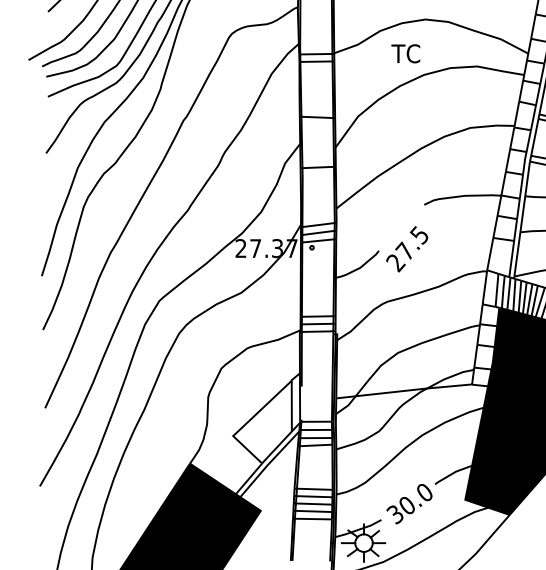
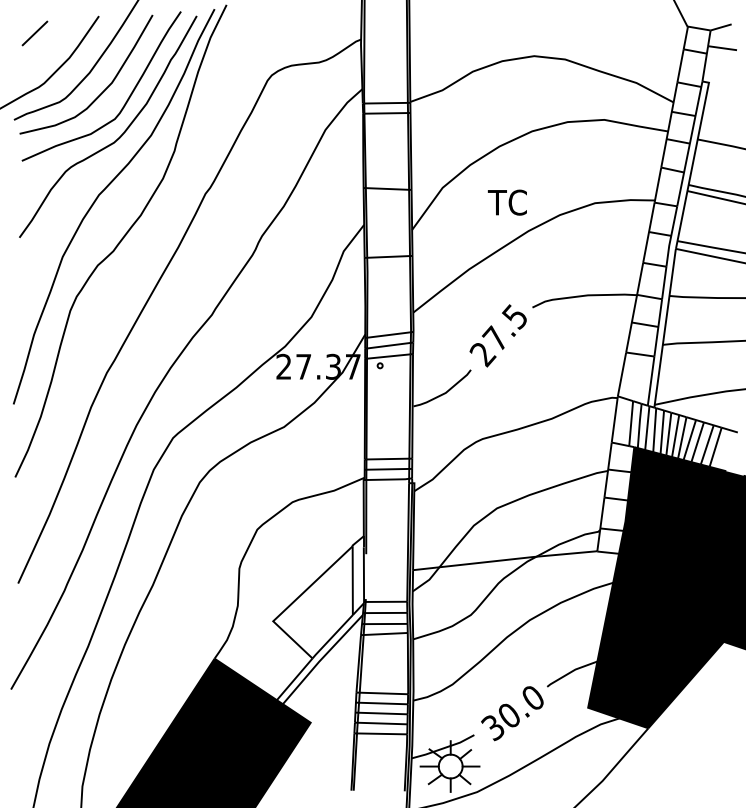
text: (405, 53) -> (507, 202), moved
text: (406, 249) -> (497, 335), moved

